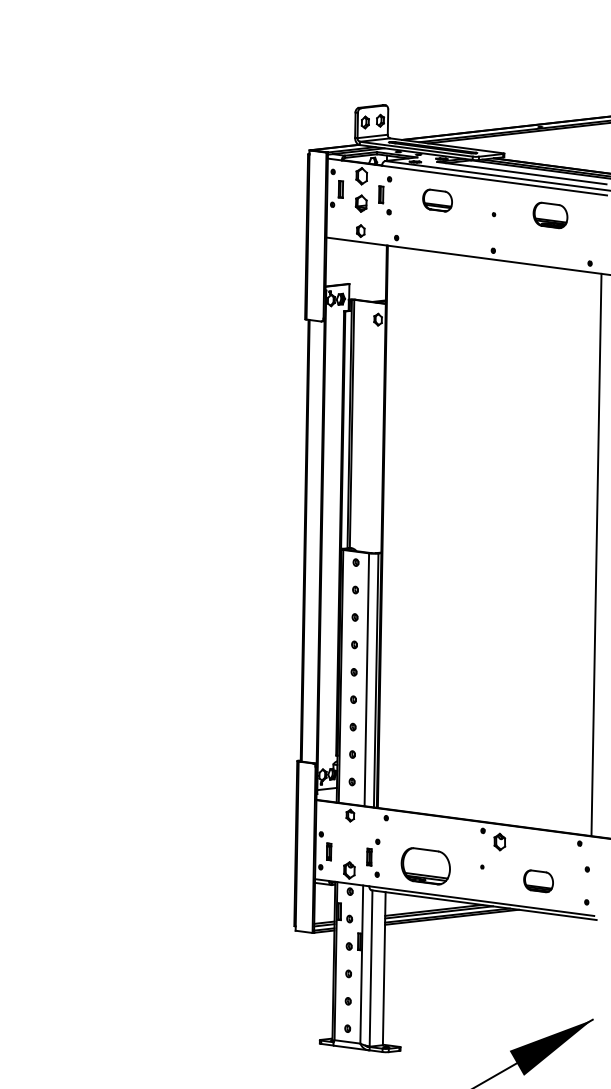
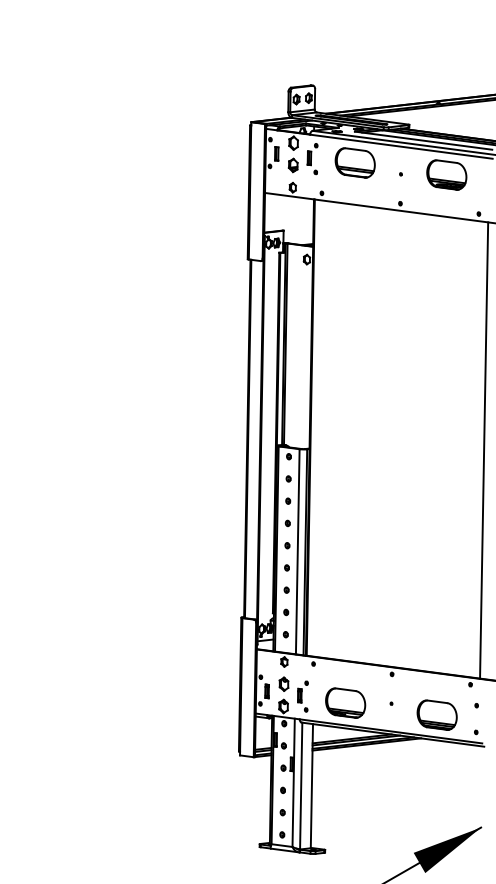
part: (437, 200) -> (355, 162), size x1.67
part: (550, 215) -> (446, 175), size x1.43
part: (499, 841) -> (283, 683), moved
part: (538, 881) -> (437, 715), size x1.67

